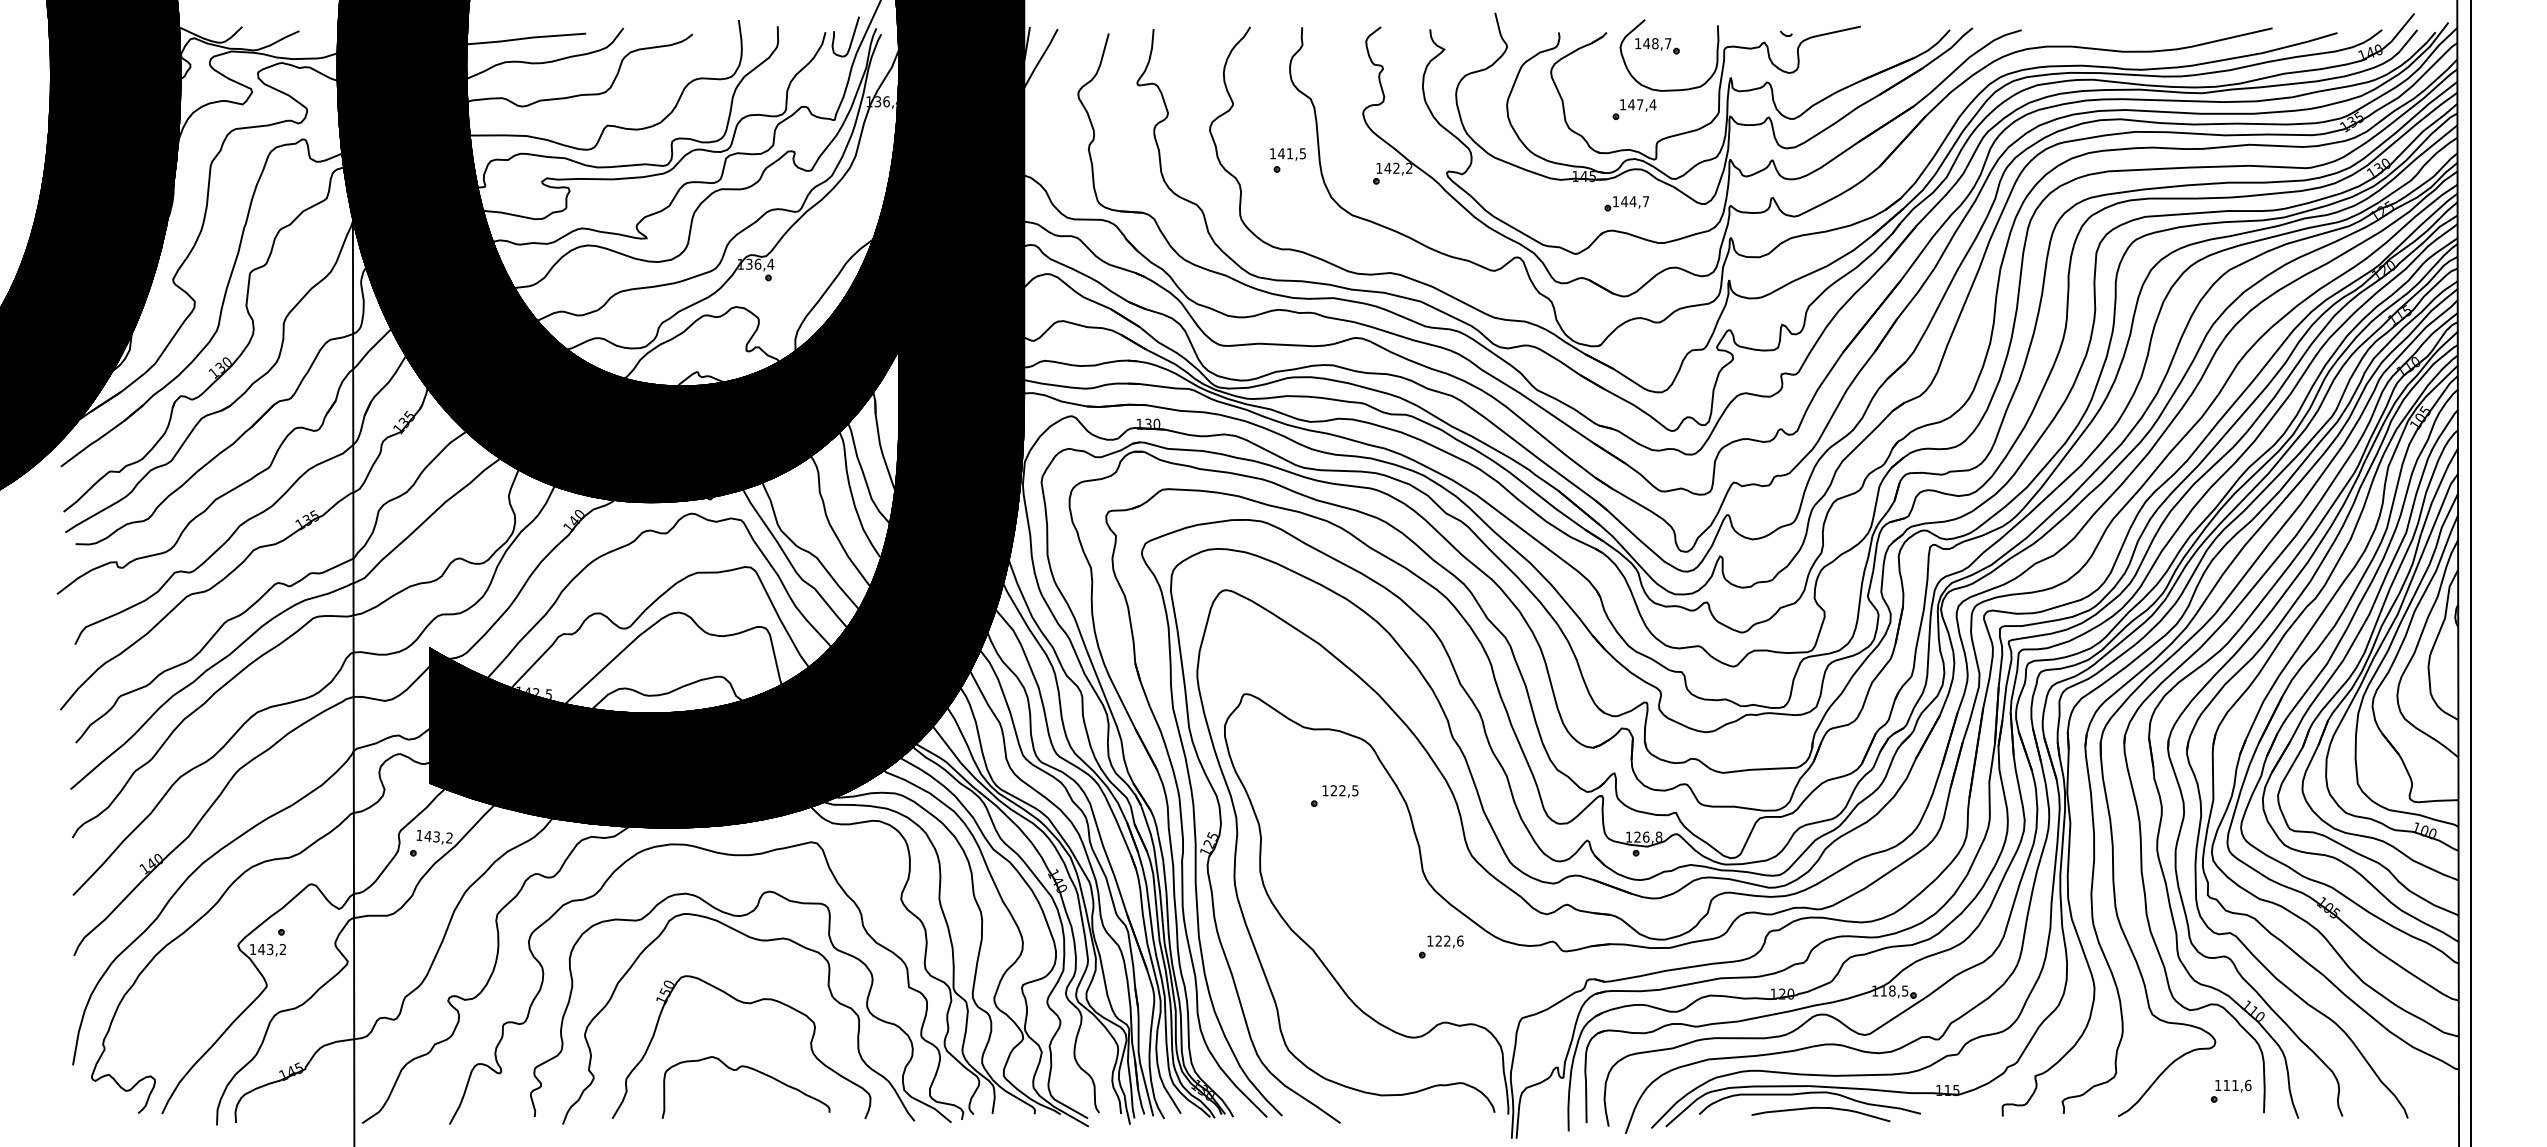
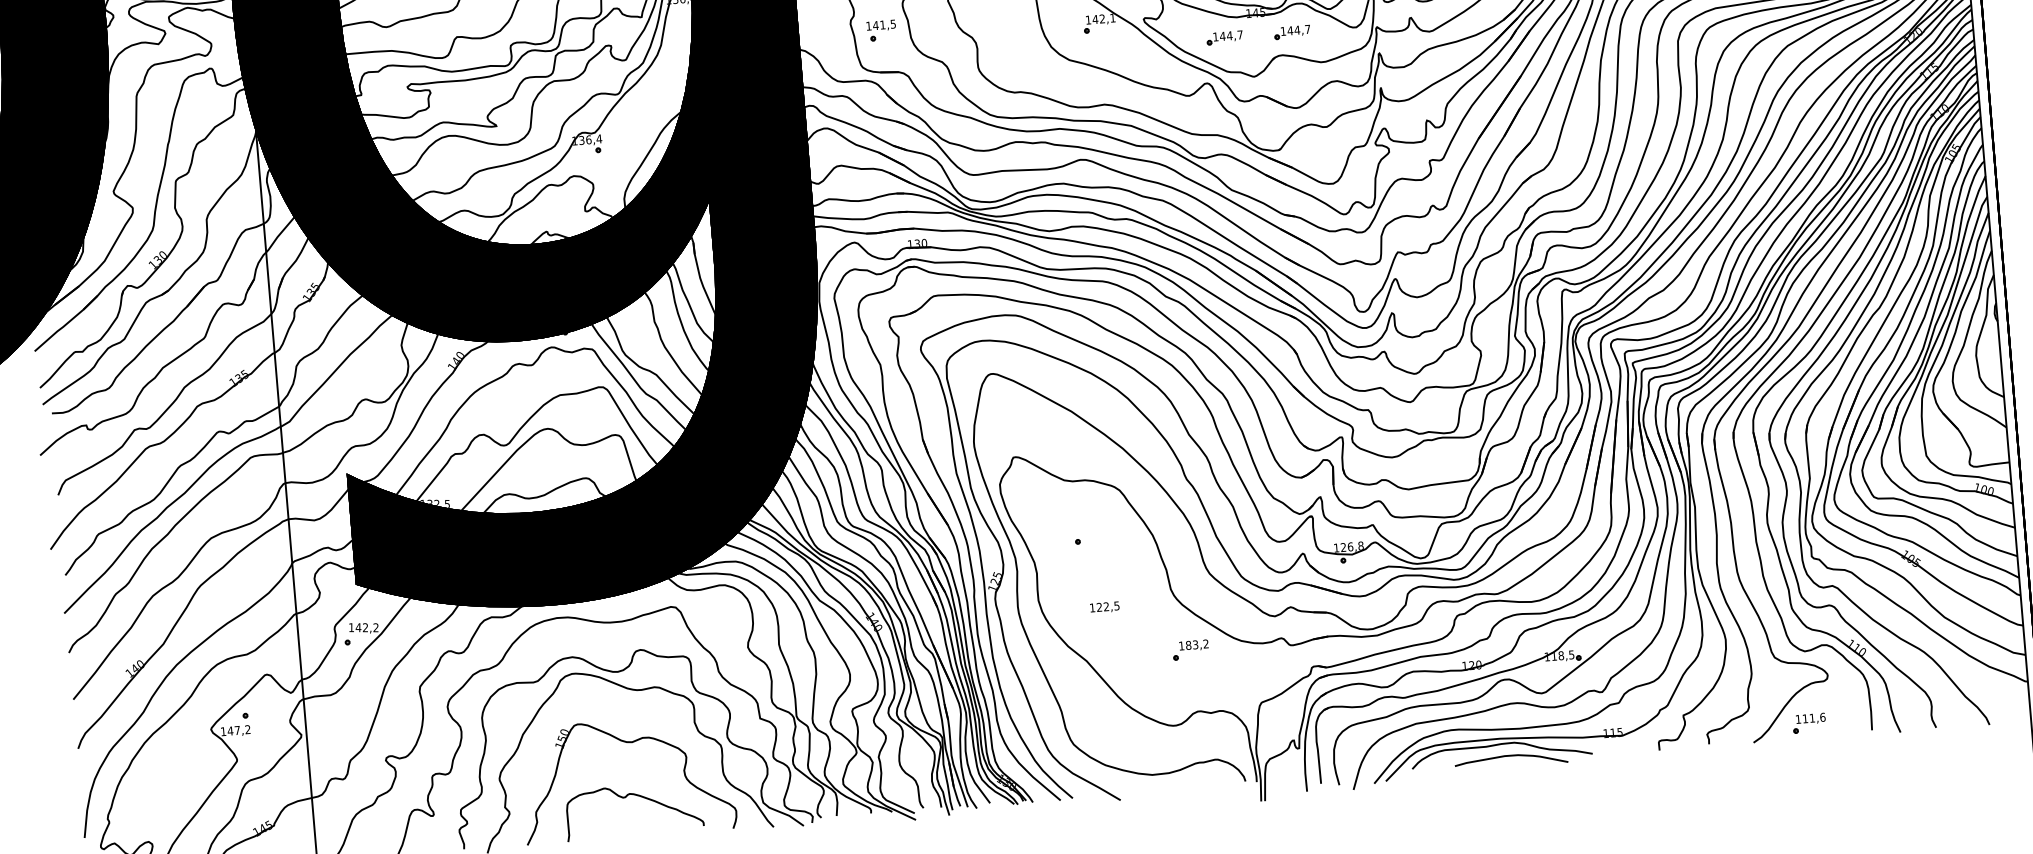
part: (1287, 160) -> (881, 30), moved
text: (1409, 167) -> (1112, 17), 142,2 -> 142,1
part: (1543, 203) -> (1224, 37), added
text: (527, 689) -> (429, 501), 142,5 -> 132,5
text: (1340, 791) -> (1104, 607), moved
text: (436, 837) -> (365, 628), 143,2 -> 142,2
text: (1449, 940) -> (1197, 644), 122,6 -> 183,2
text: (270, 949) -> (237, 730), 143,2 -> 147,2
part: (2230, 1090) -> (1808, 722), moved

